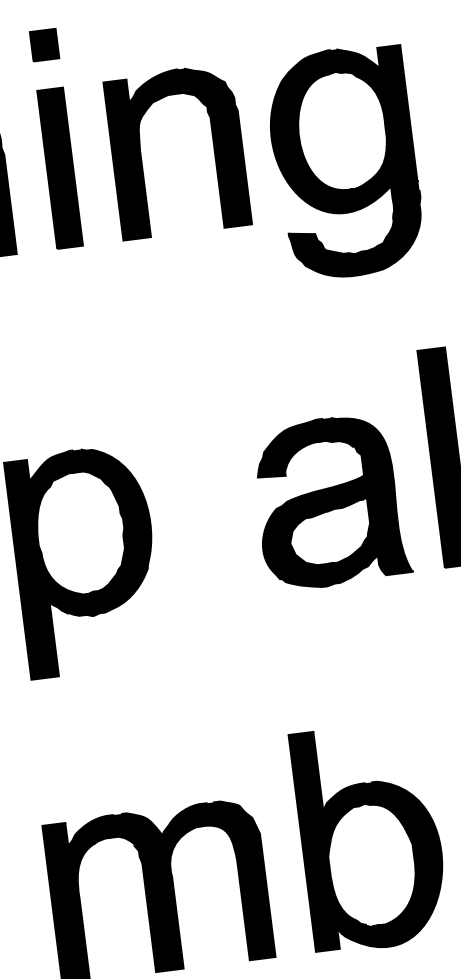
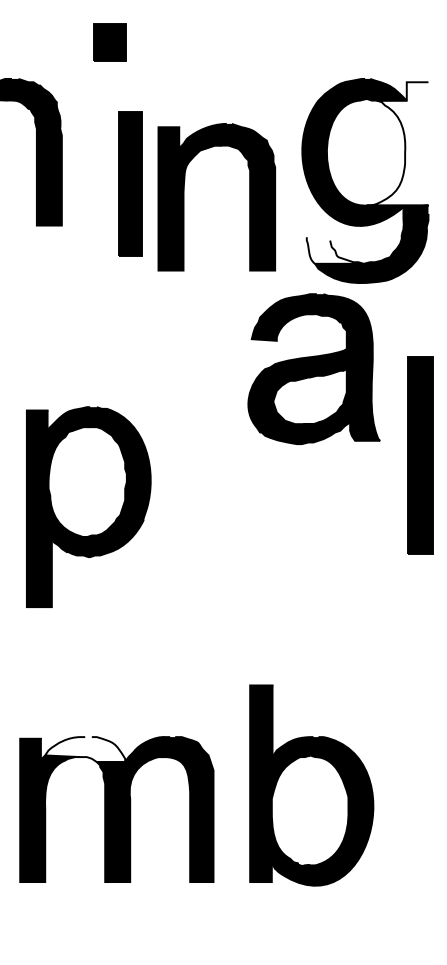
part: (44, 45) -> (110, 42), size x1.4
fill: (375, 116) -> (397, 143), removed
part: (141, 156) -> (184, 197), moved
part: (60, 167) -> (130, 183), moved
fill: (320, 243) -> (334, 250), removed
part: (330, 501) -> (313, 368), moved
fill: (115, 828) -> (85, 749), removed

